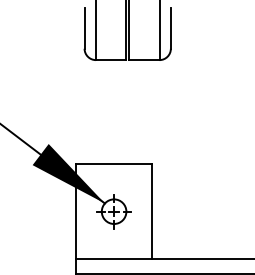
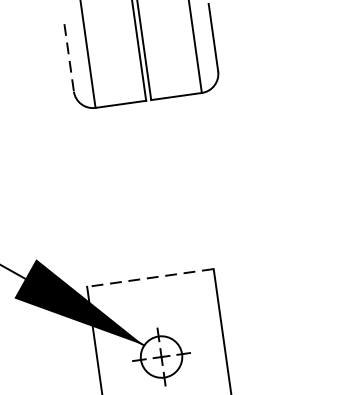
line: (84, 29) -> (69, 59), solid -> dashed
line: (114, 164) -> (151, 278), solid -> dashed

